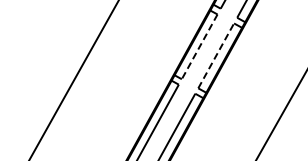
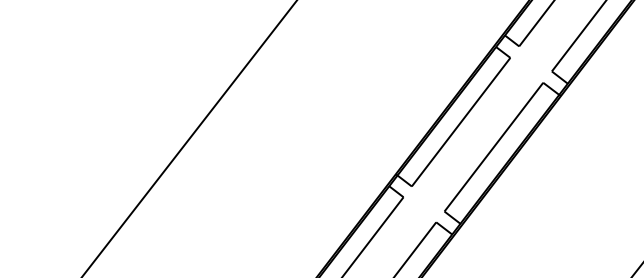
line: (199, 46) -> (460, 121), dashed -> solid
line: (216, 55) -> (494, 146), dashed -> solid

